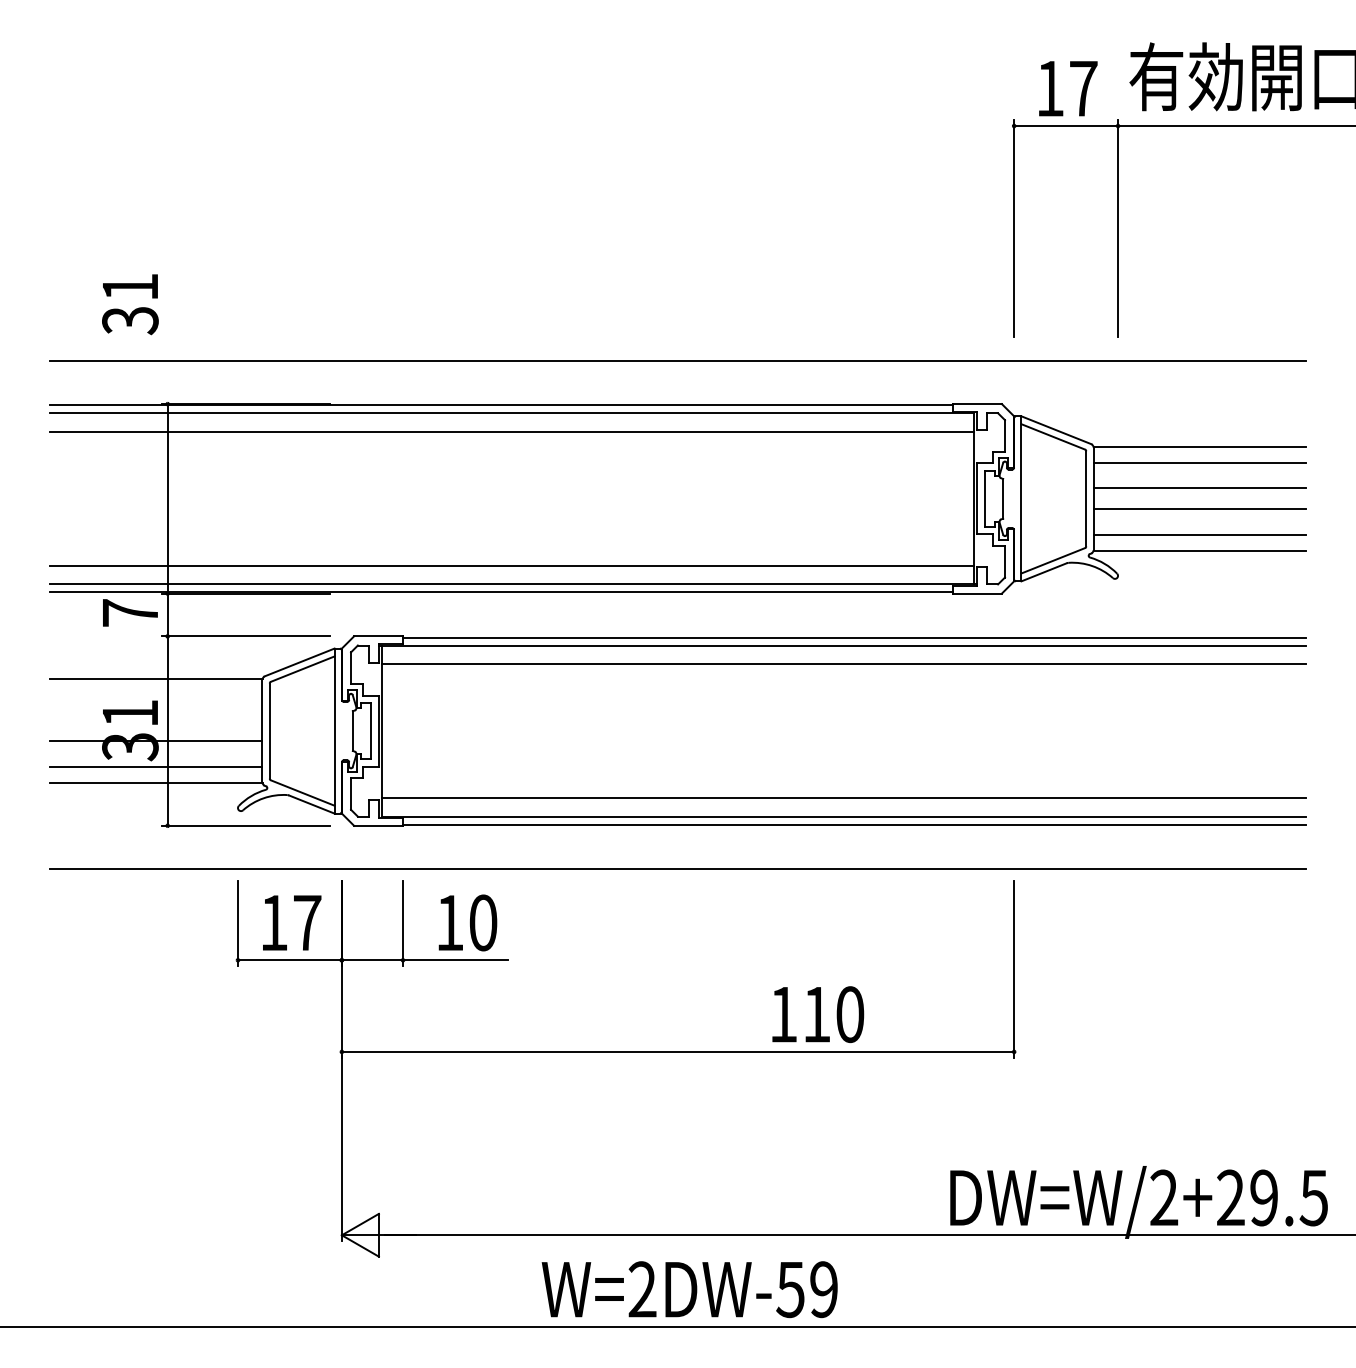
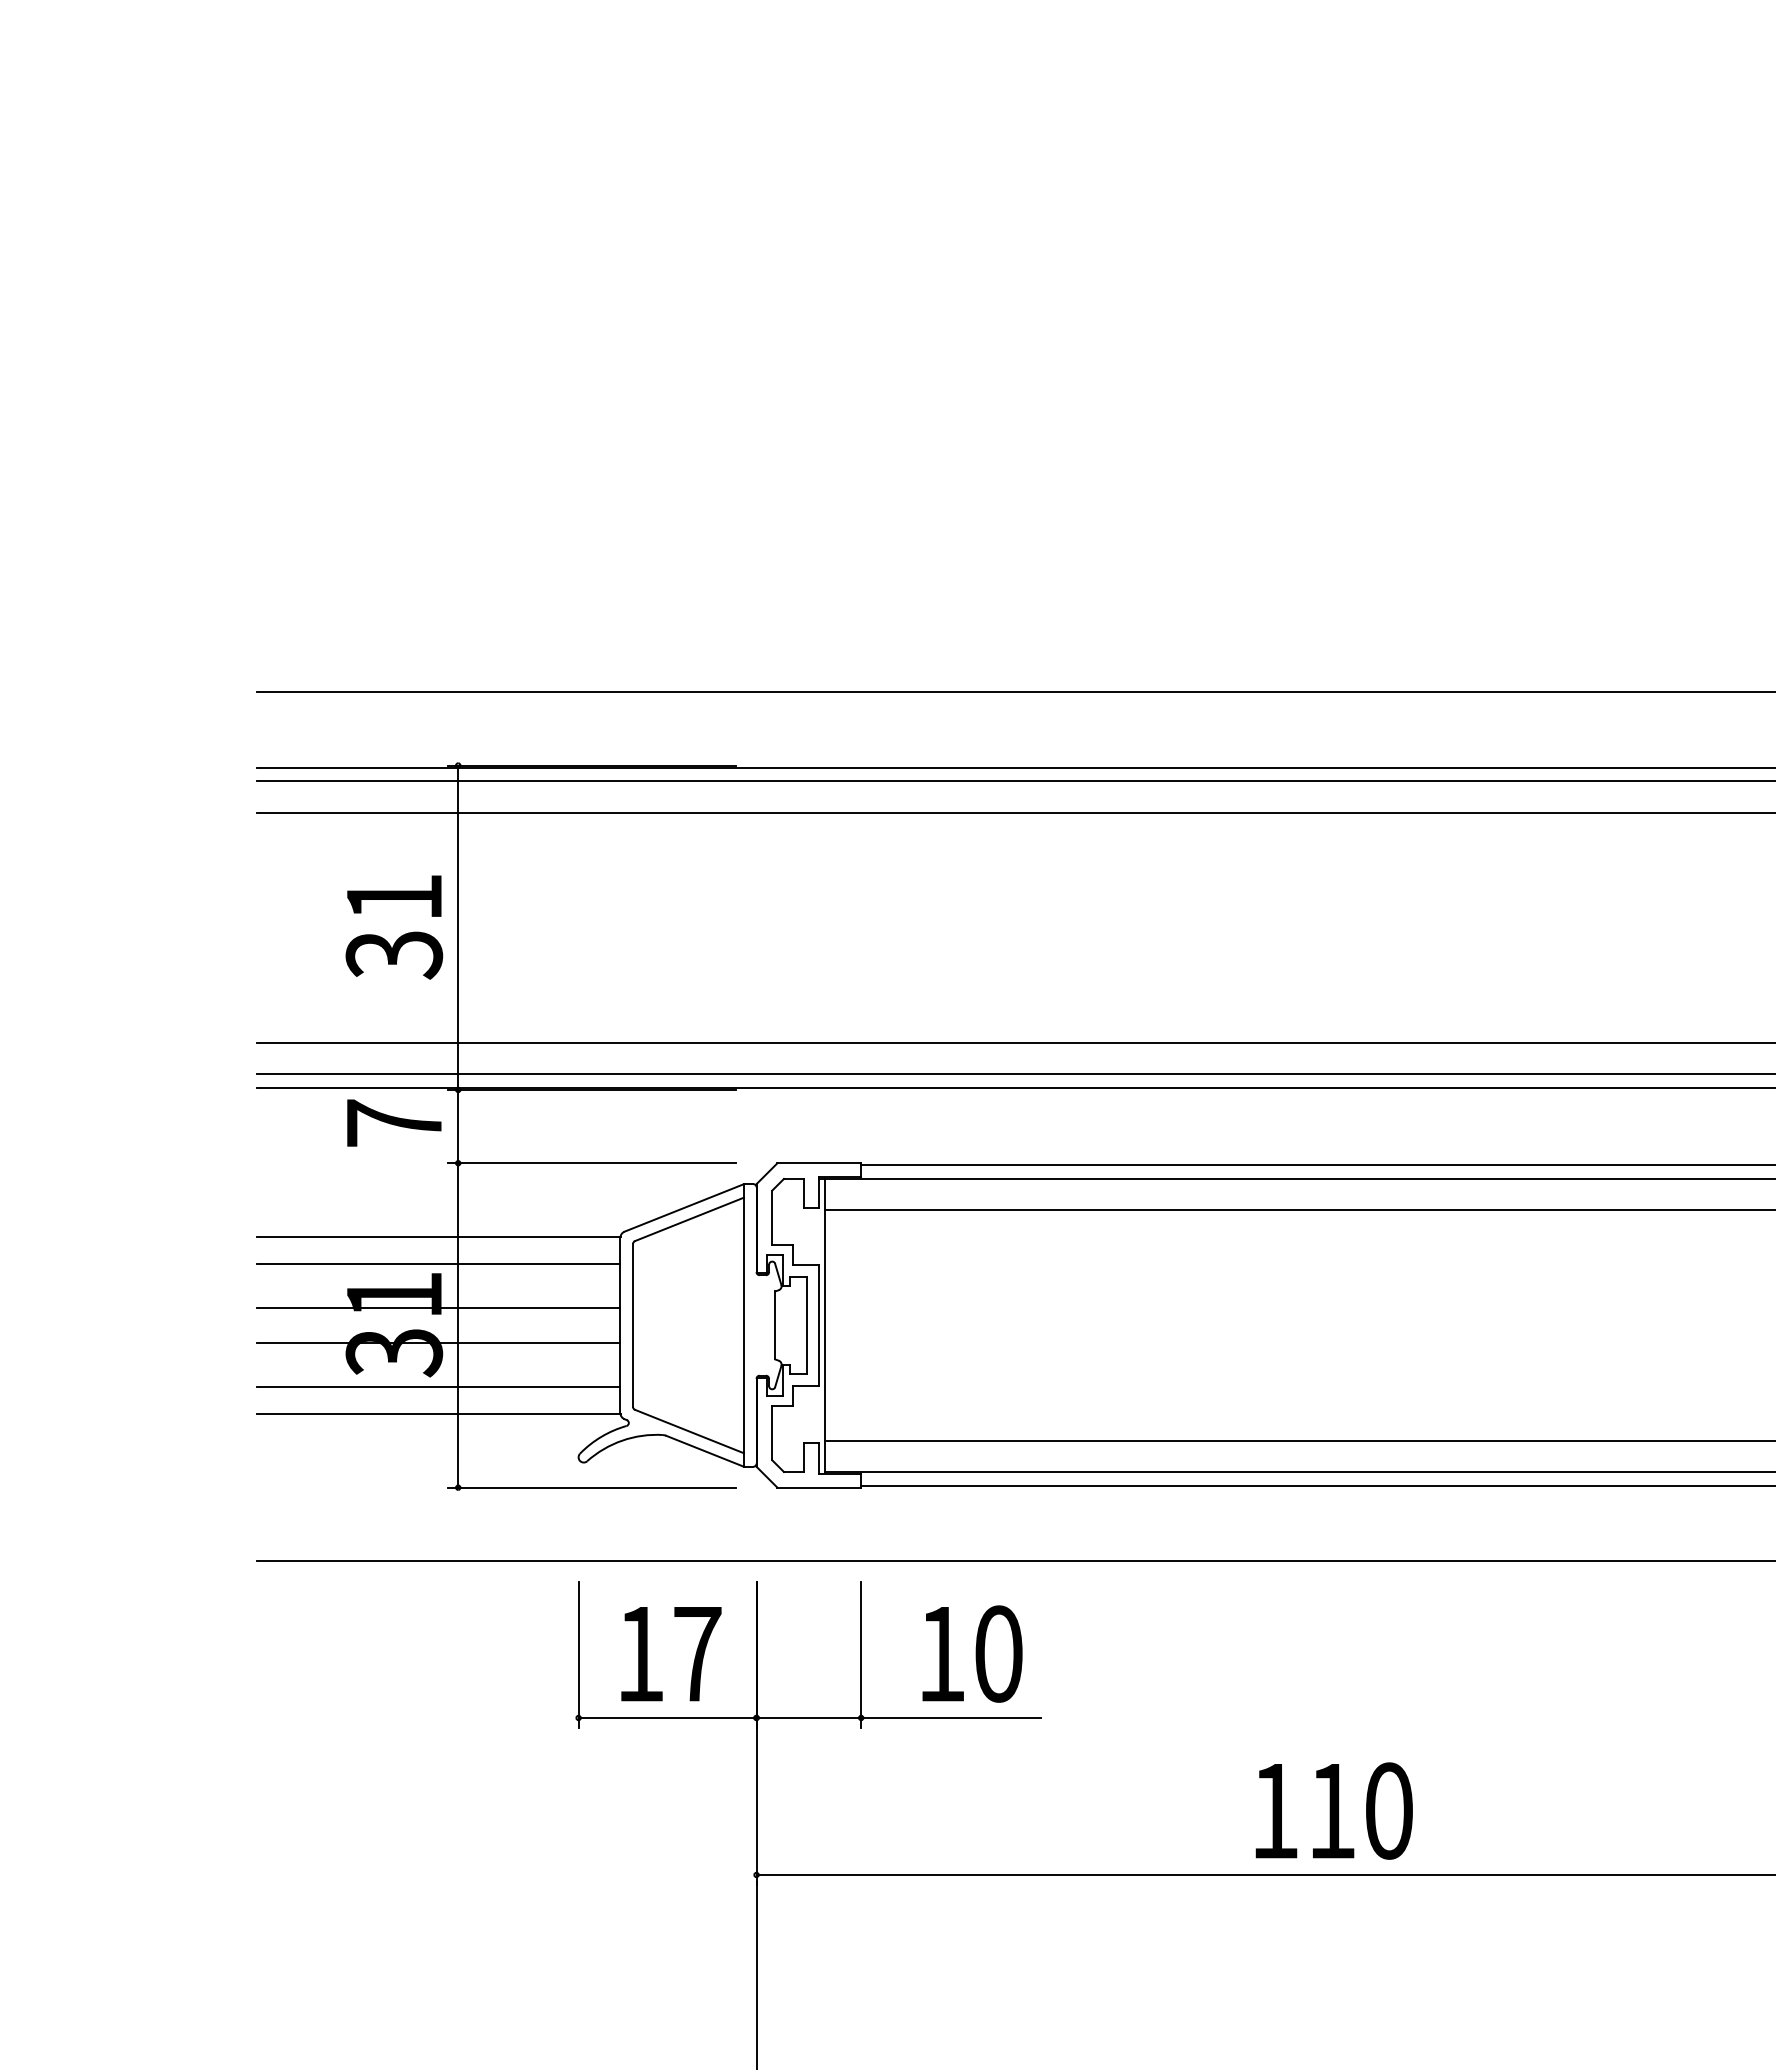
text: (130, 304) -> (394, 927), moved
line: (155, 695) -> (437, 1264), added
line: (155, 720) -> (437, 1307), added
text: (818, 1014) -> (1334, 1810), moved

